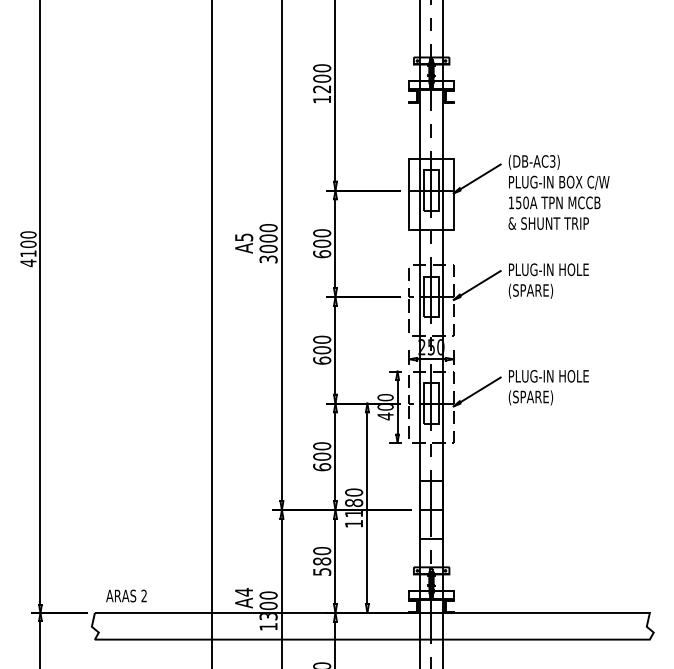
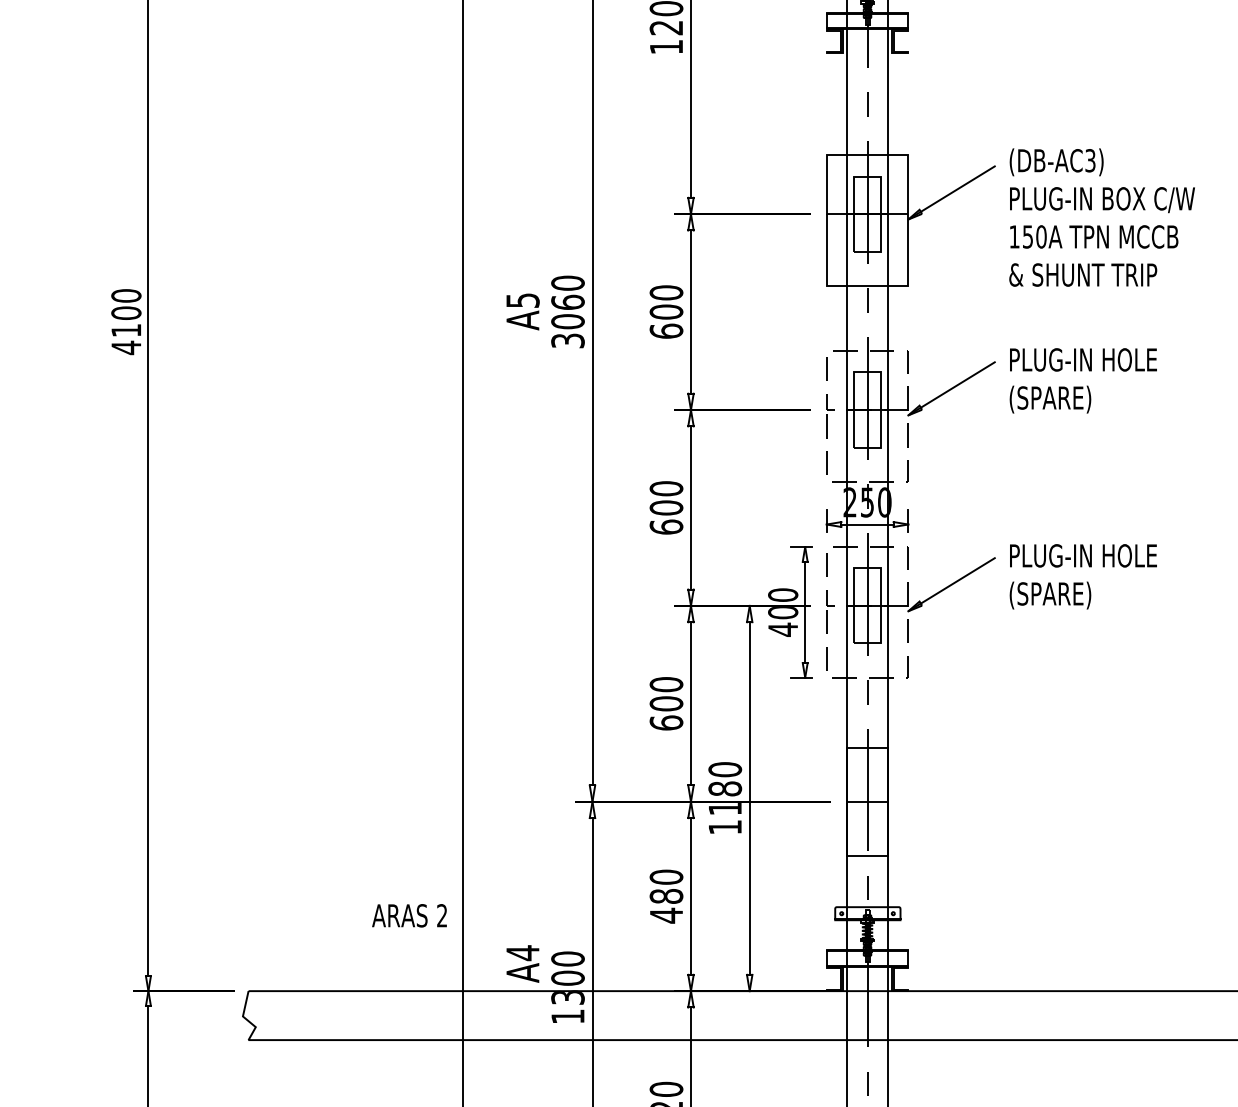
text: (268, 238) -> (567, 302), 3000 -> 3060
text: (322, 571) -> (667, 914), 580 -> 480
text: (126, 595) -> (409, 914), moved

